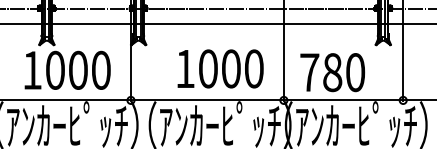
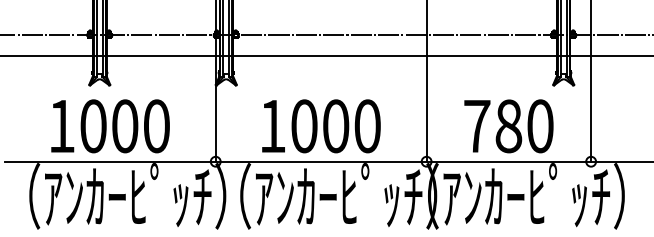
text: (220, 69) -> (321, 126), moved
text: (67, 70) -> (110, 126), moved
text: (332, 72) -> (508, 126), moved

